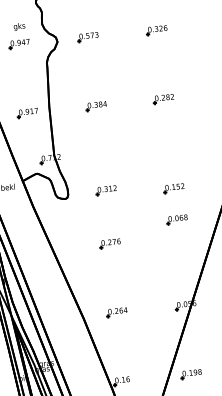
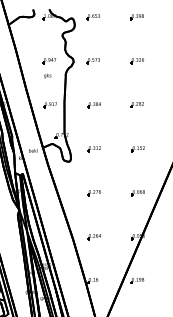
text: (19, 26) -> (47, 75), moved
part: (172, 189) -> (137, 149), moved
part: (105, 191) -> (93, 149), moved
part: (176, 220) -> (137, 193), moved

